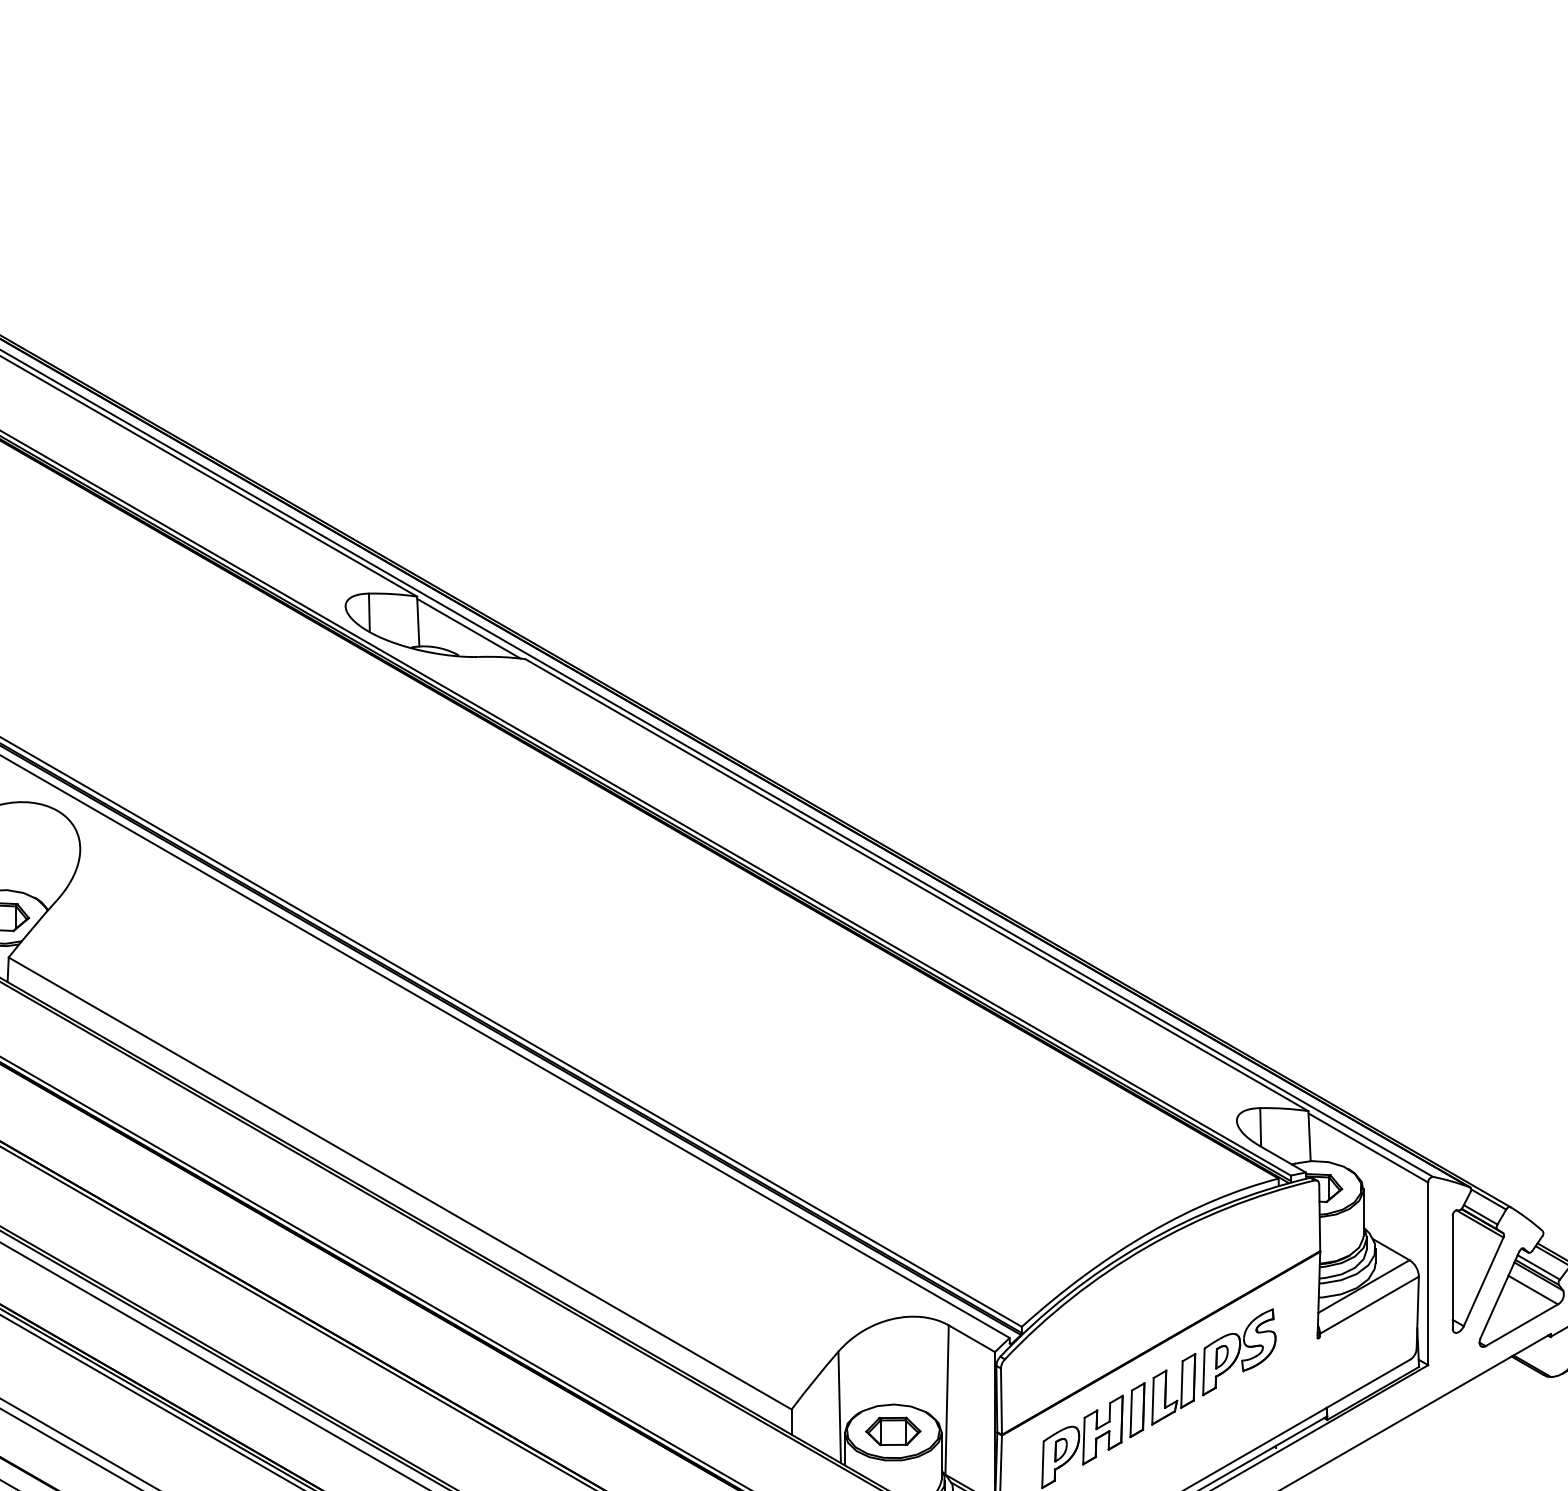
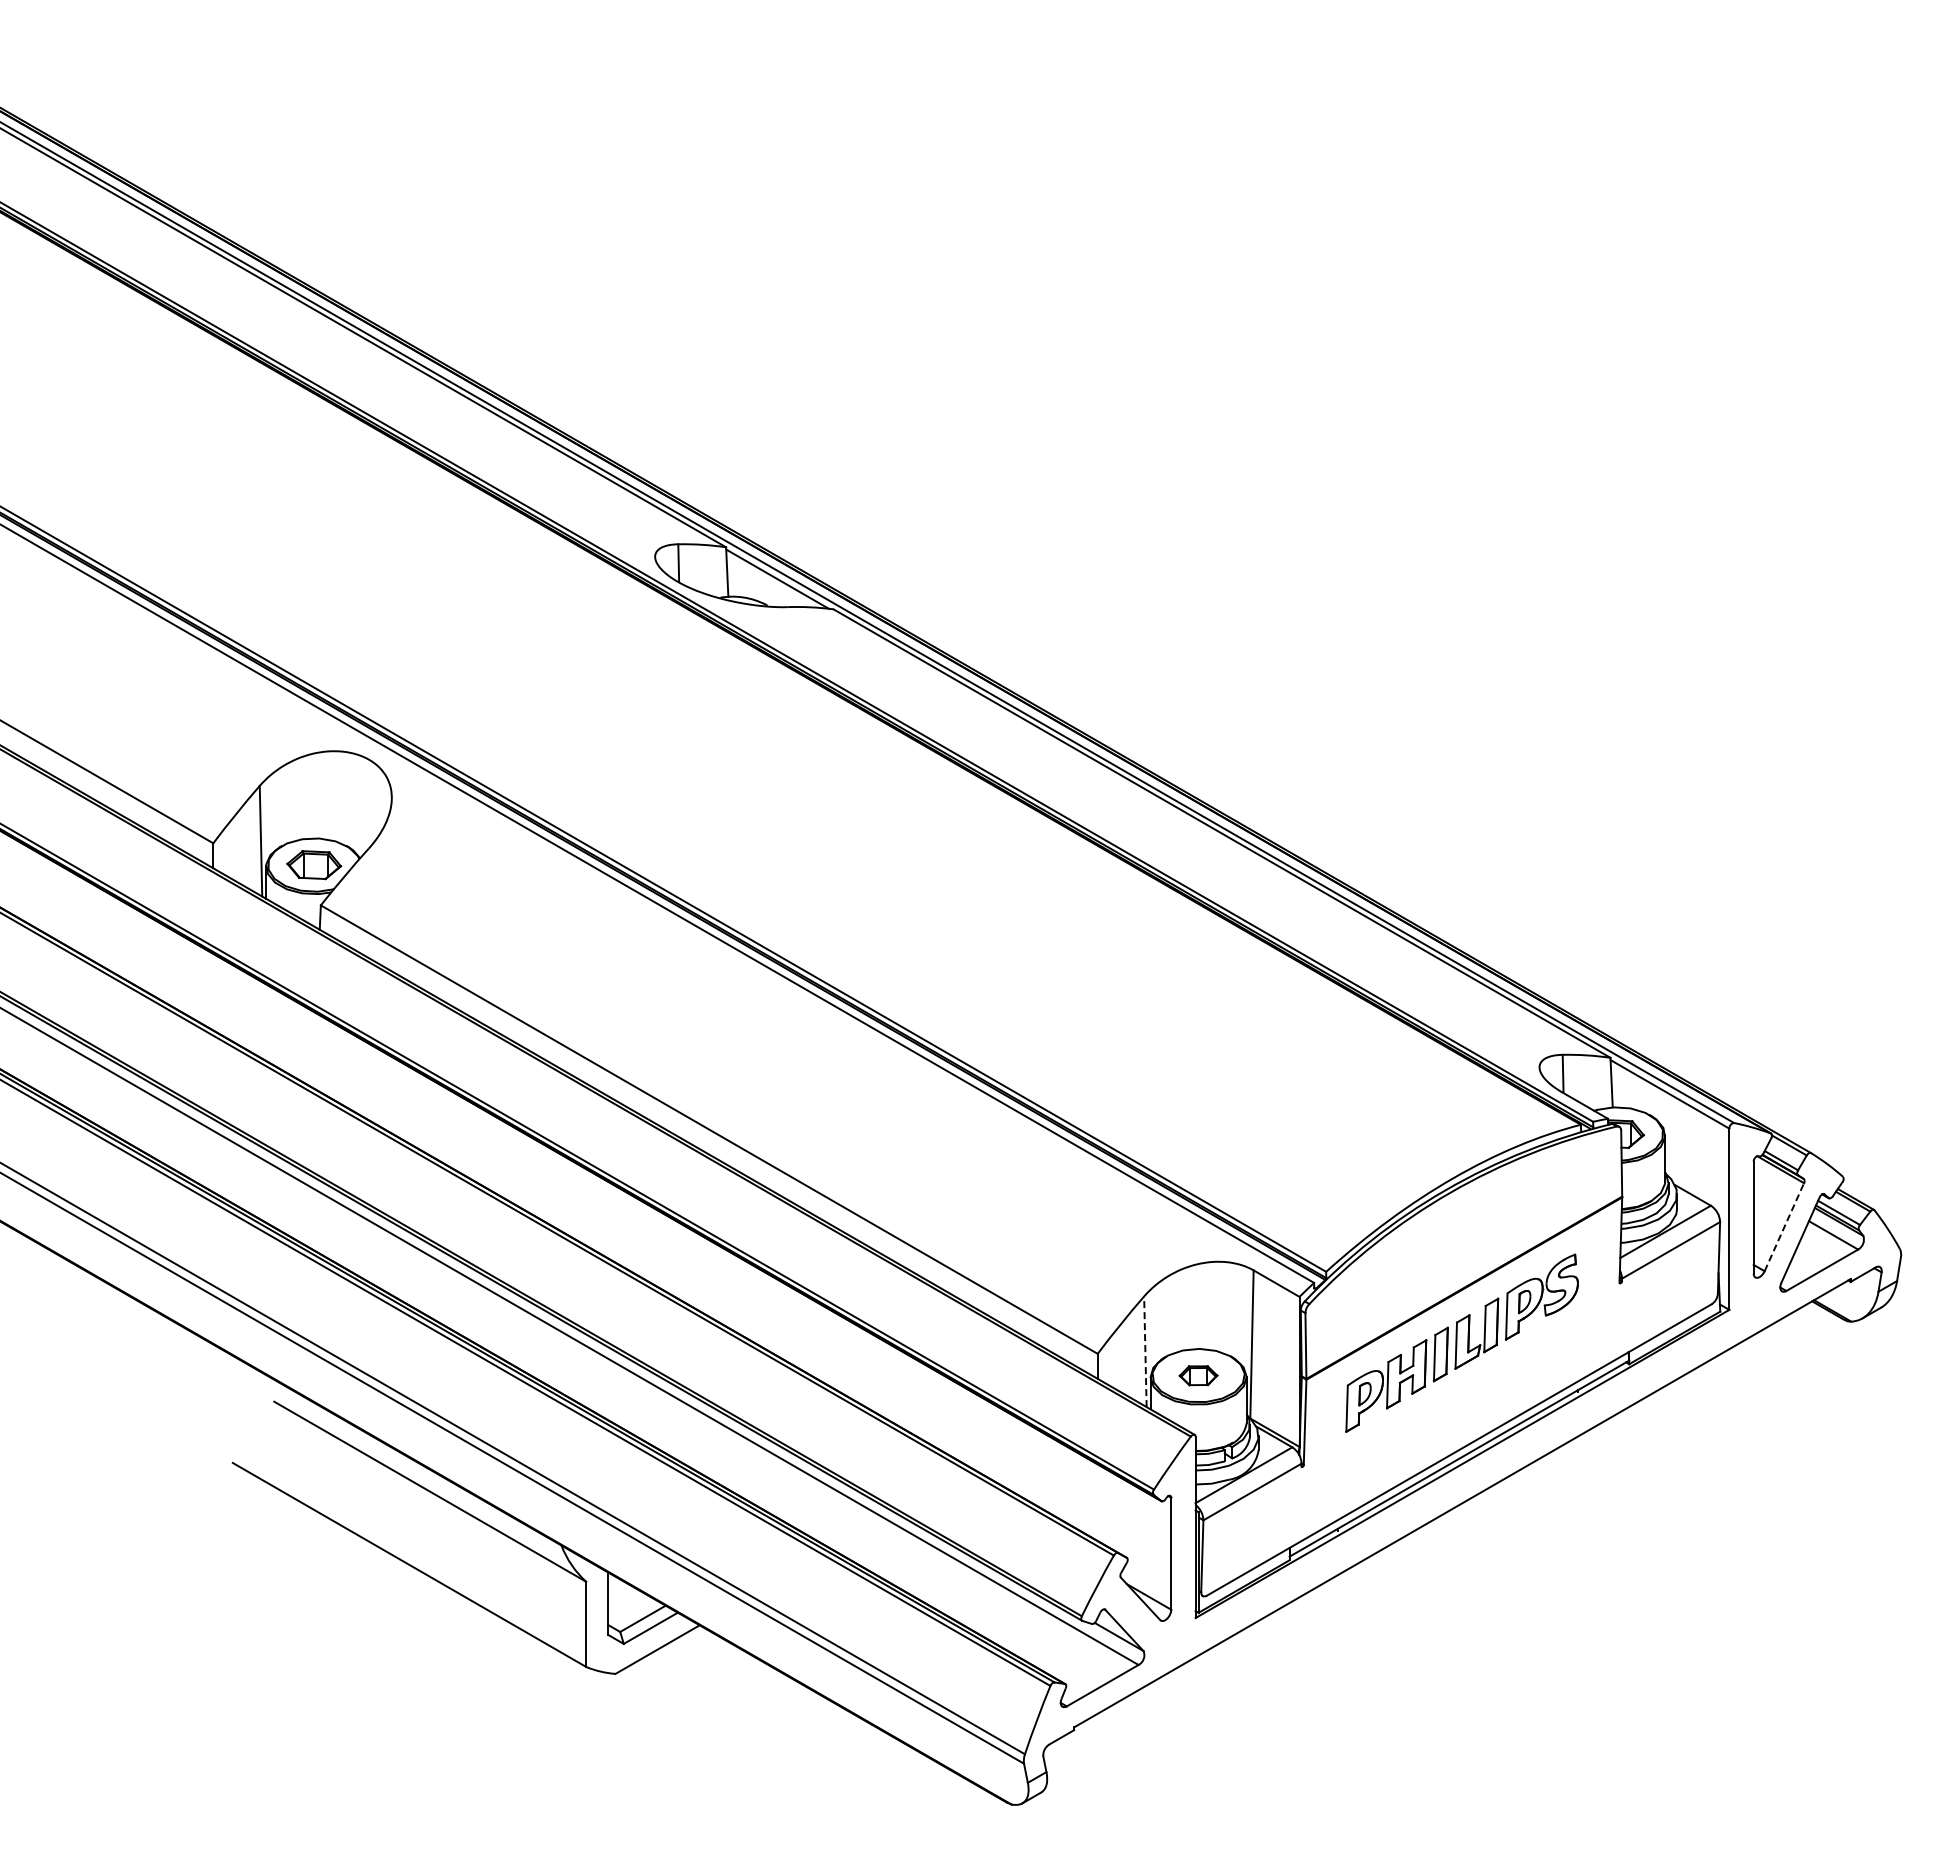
line: (1483, 1281) -> (1784, 1226), solid -> dashed
line: (839, 1407) -> (1145, 1351), solid -> dashed
part: (893, 1431) -> (1198, 1375), size x0.7

